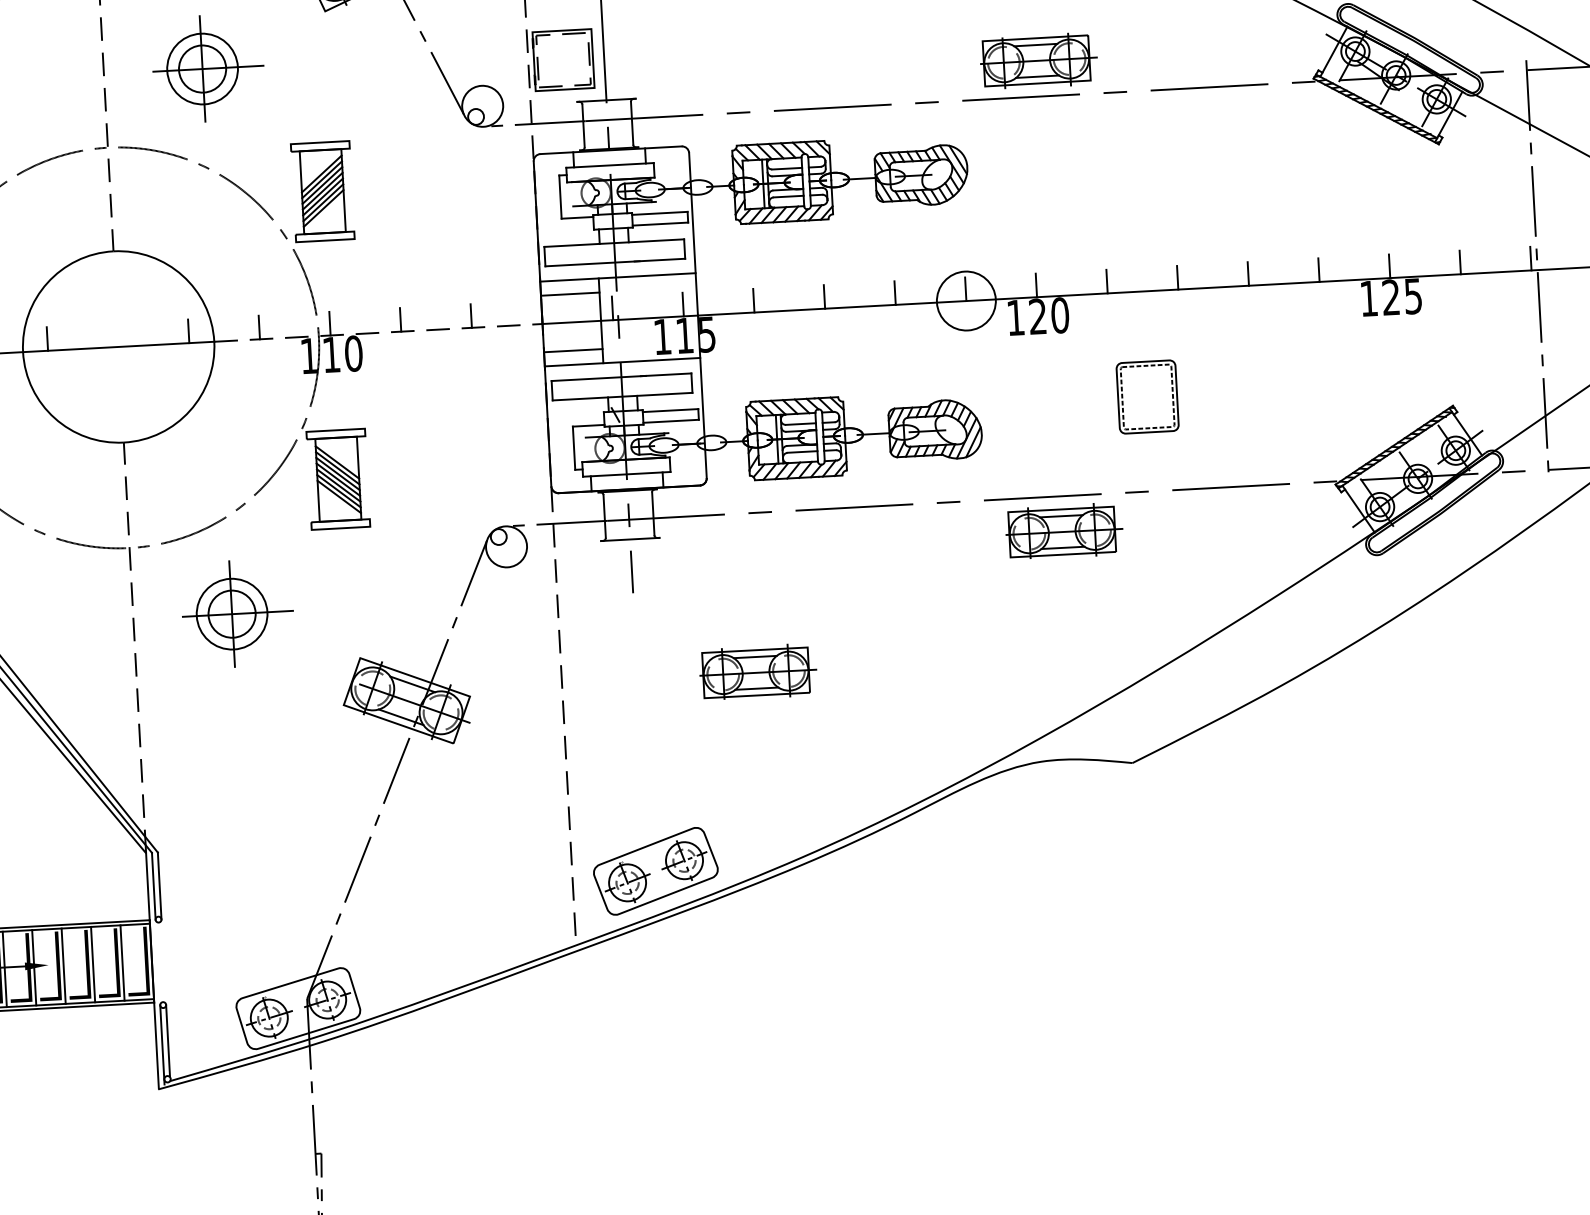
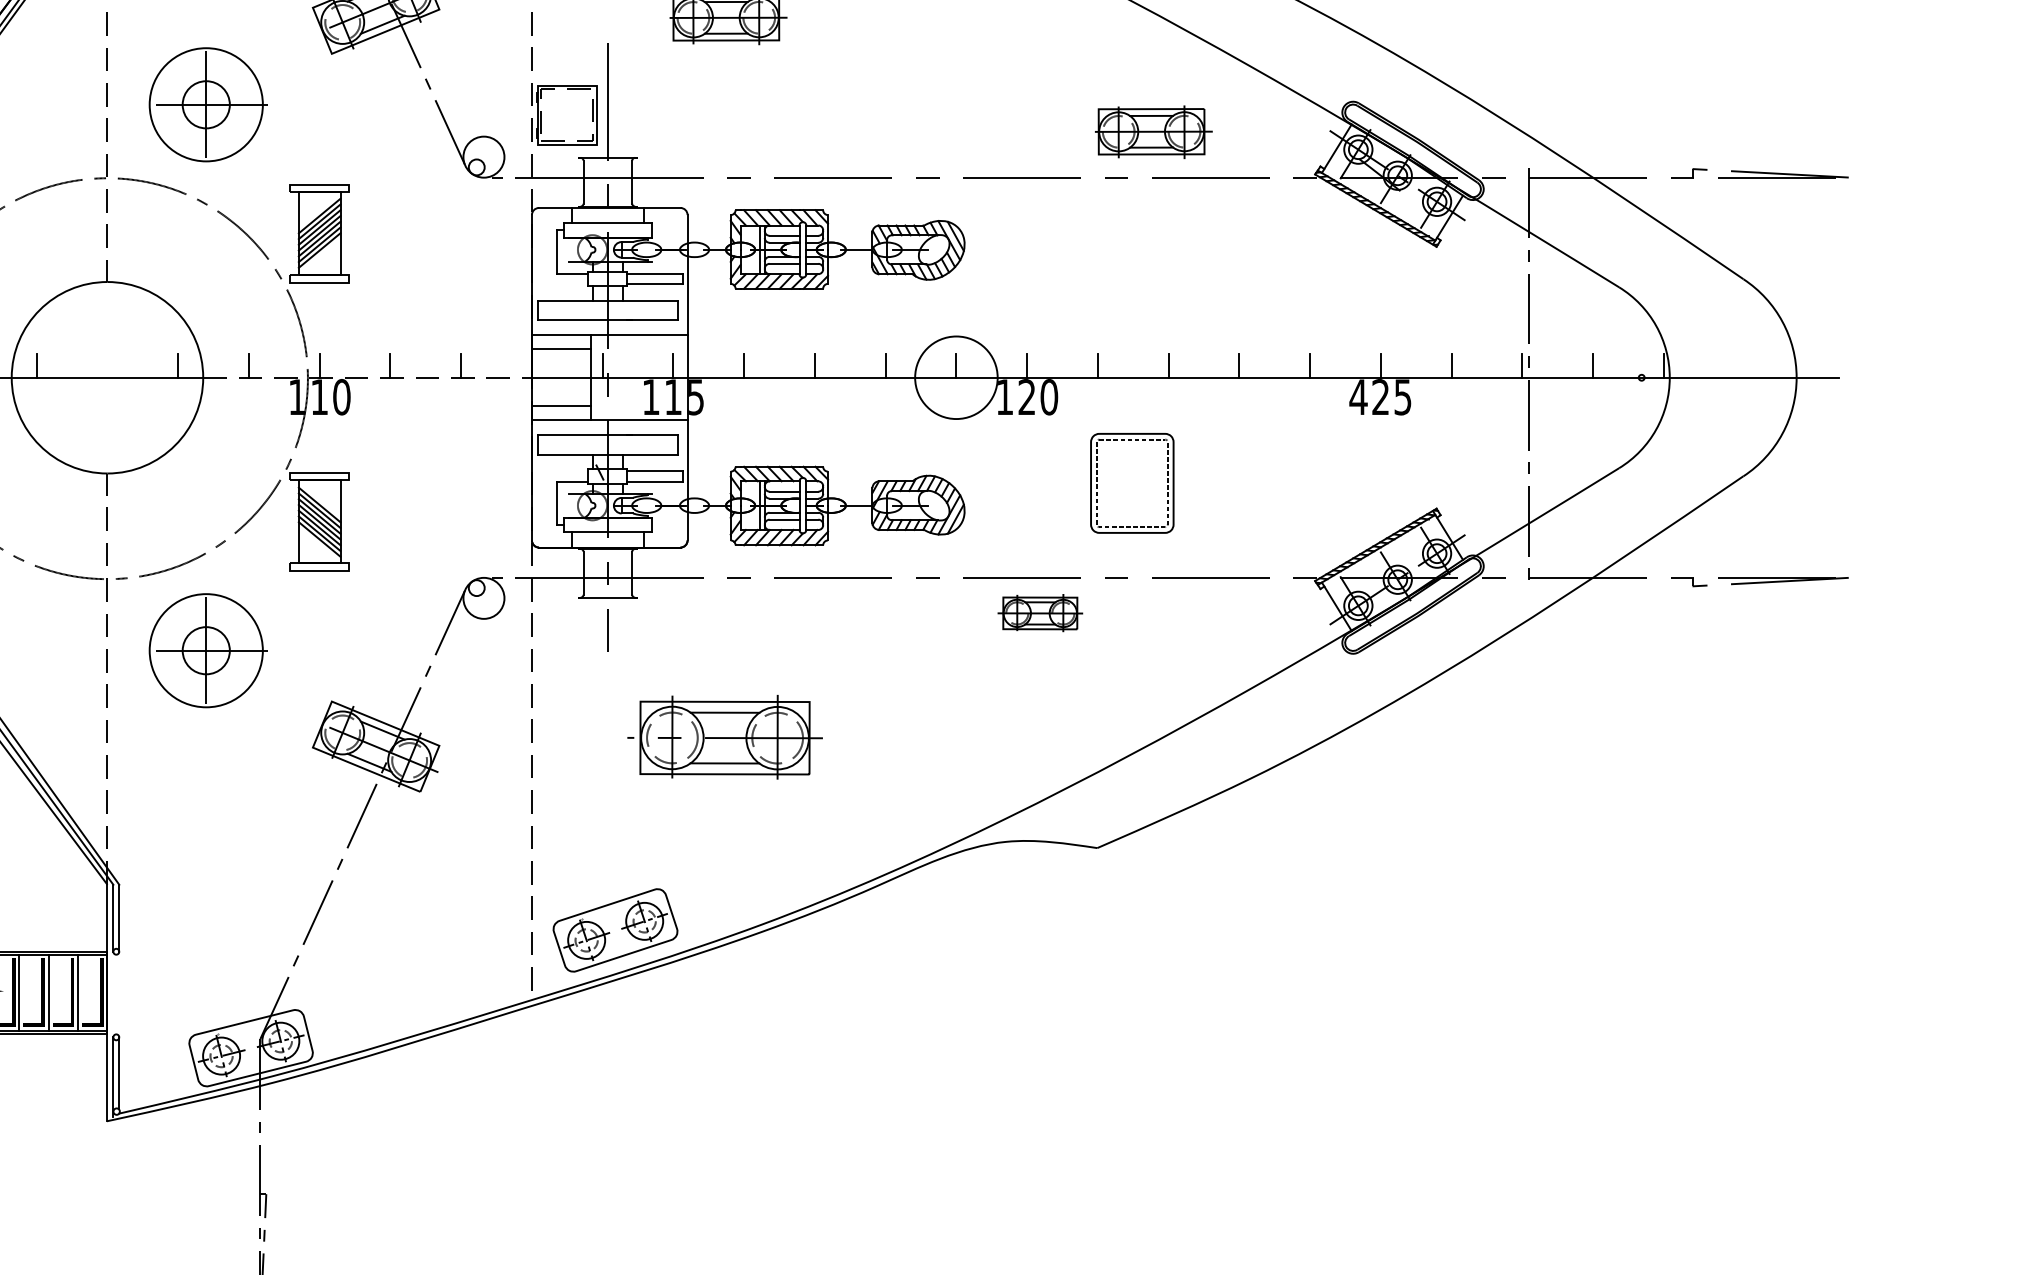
part: (1038, 61) -> (1153, 132), moved
circle: (201, 68) -> (205, 104), size x1.6
text: (1368, 298) -> (1358, 396), 125 -> 425
circle: (965, 300) -> (955, 377), size x1.4
part: (1146, 397) -> (1131, 483), size x1.4
part: (1064, 530) -> (1041, 612), size x0.7
circle: (231, 613) -> (205, 650), size x1.6
part: (758, 671) -> (728, 736), size x1.6

